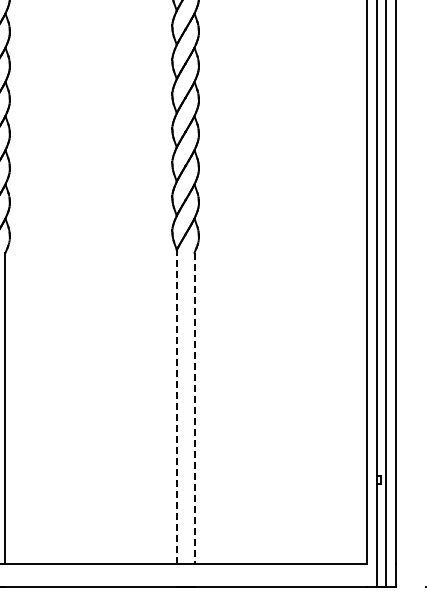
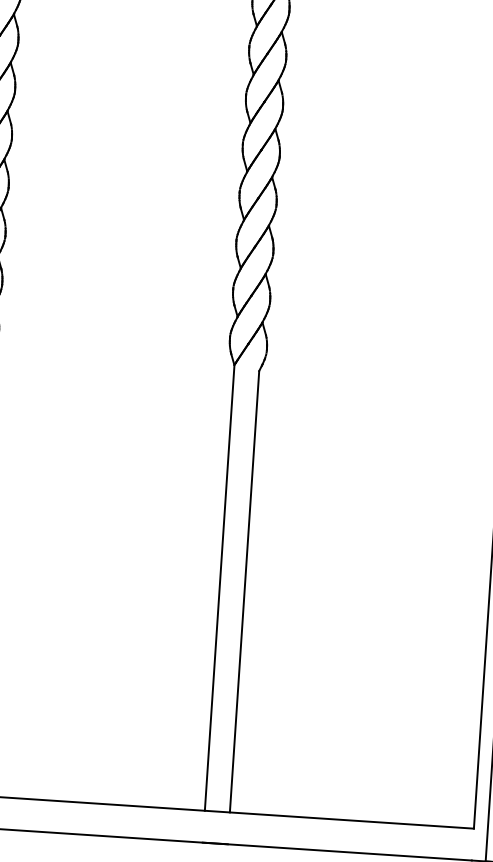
line: (176, 406) -> (219, 587), dashed -> solid
line: (194, 408) -> (244, 591), dashed -> solid

